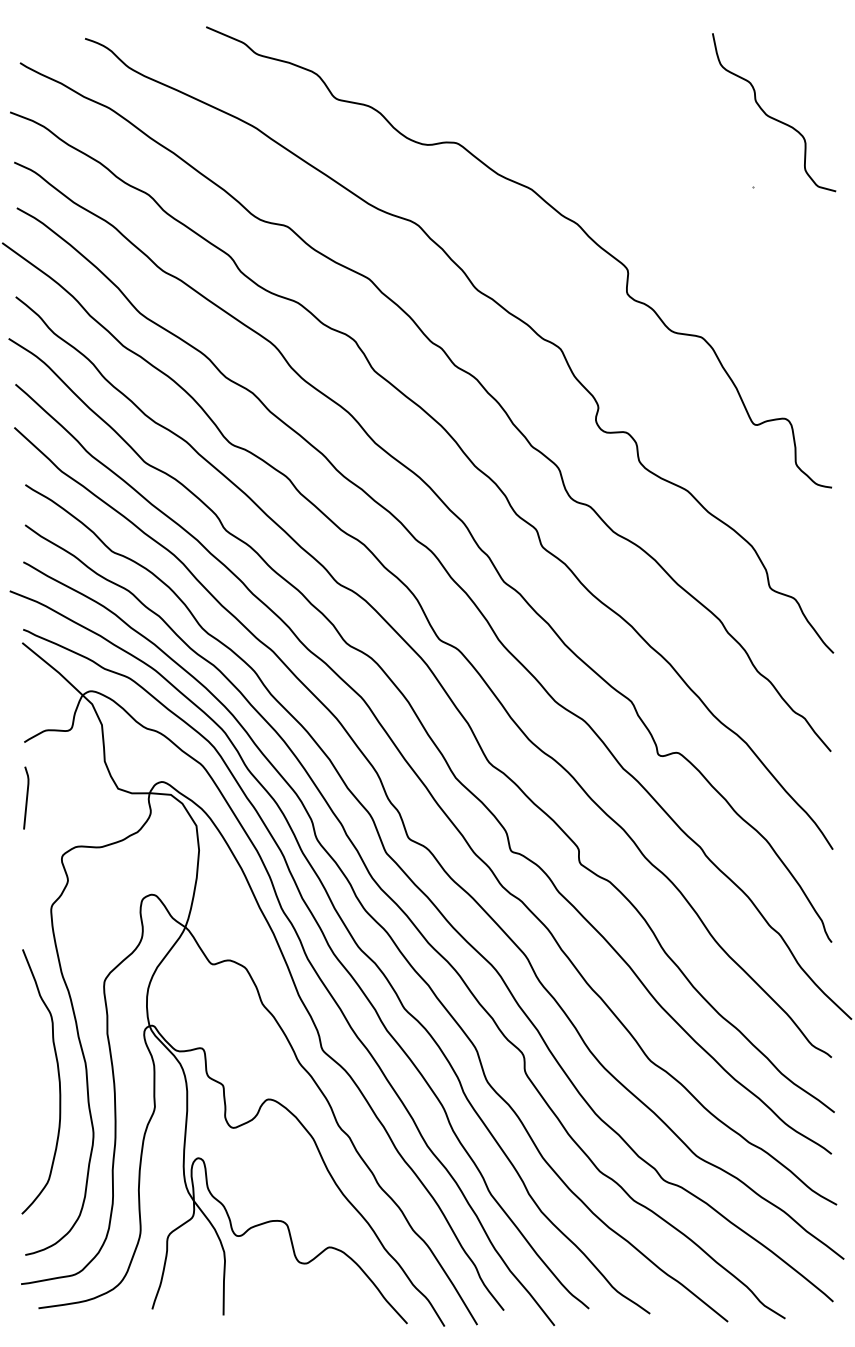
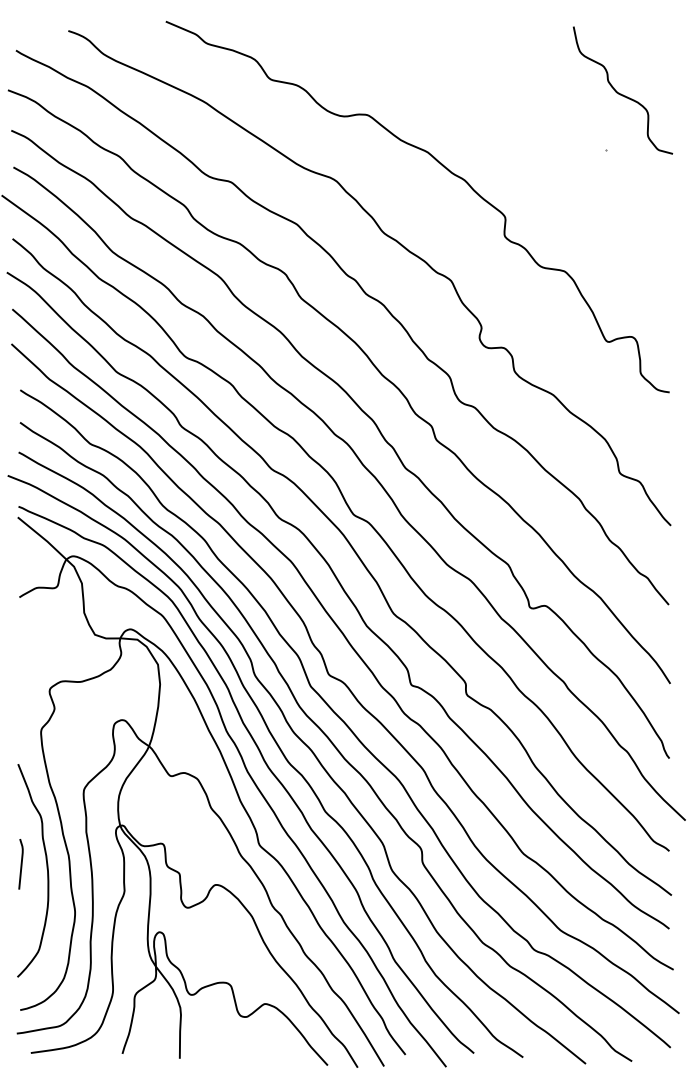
line: (25, 798) -> (20, 864), moved

